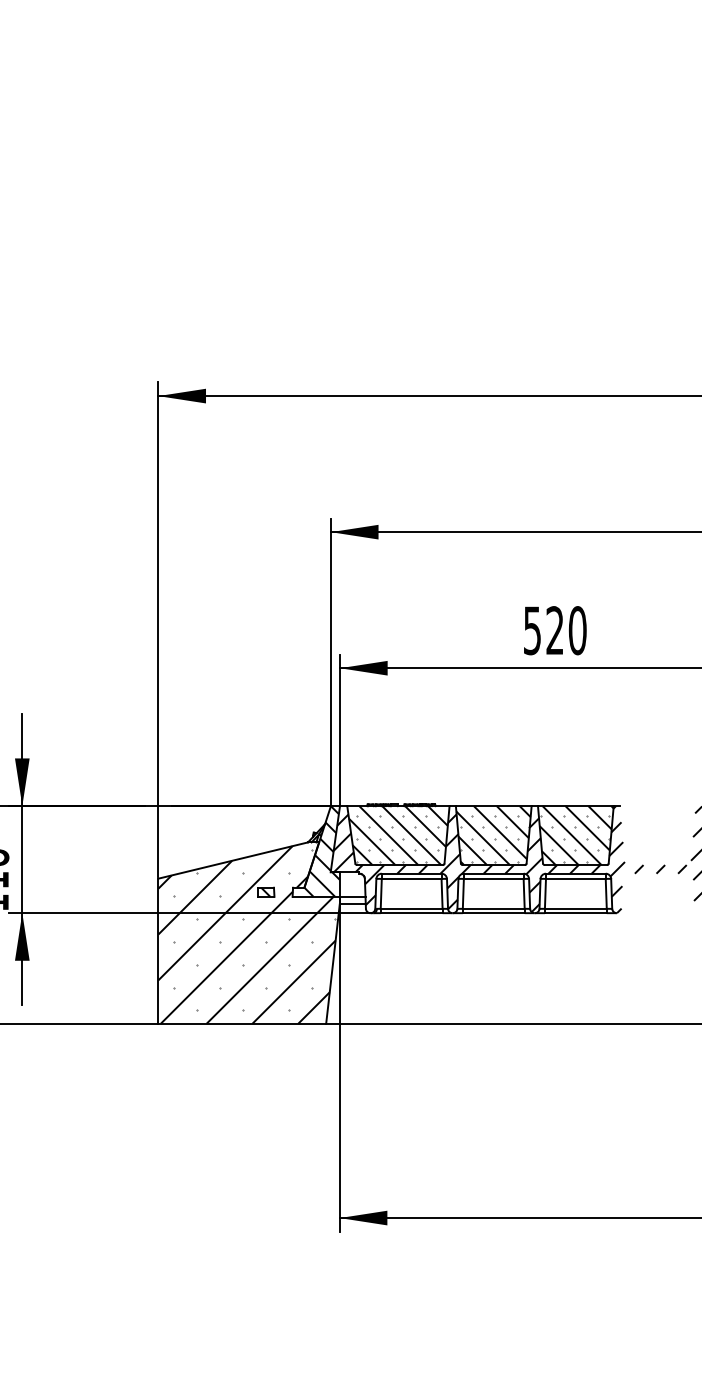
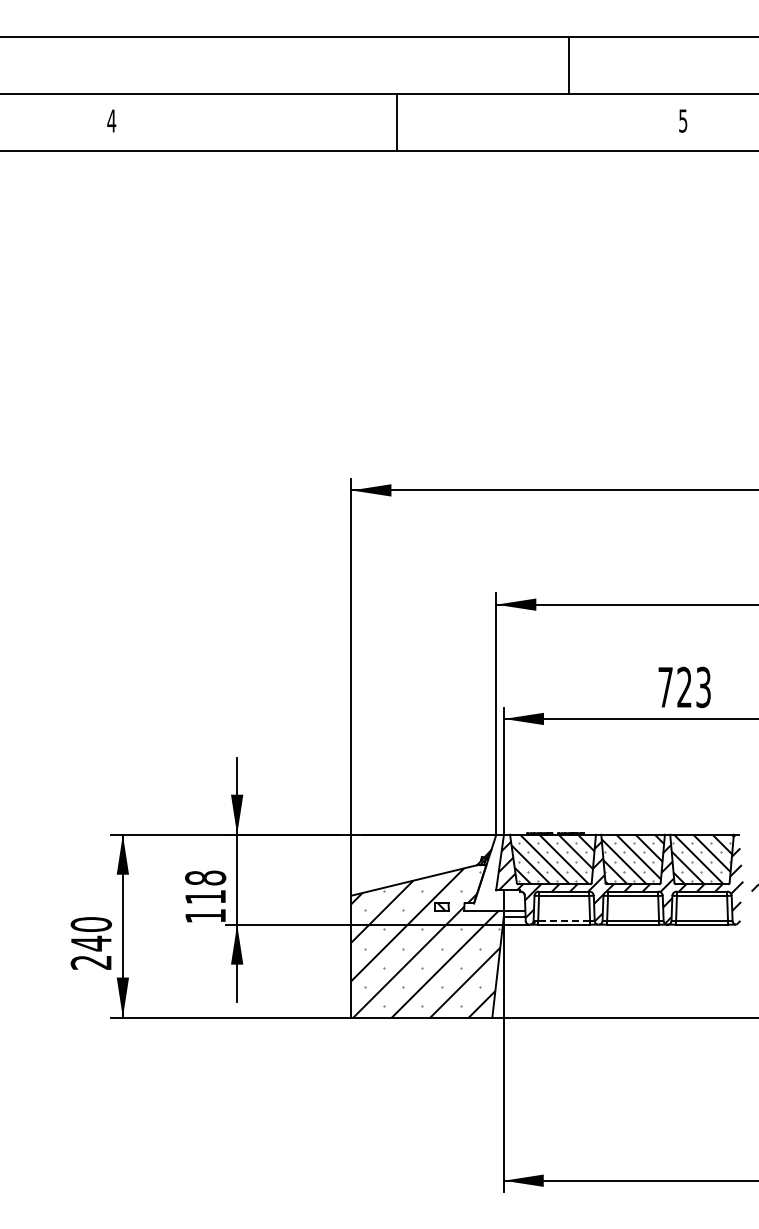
text: (554, 630) -> (684, 687), 520 -> 723
hatch: (321, 851) -> (488, 872), removed
line: (412, 908) -> (564, 920), solid -> dashed

